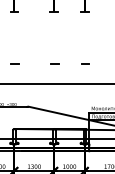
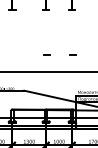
line: (14, 64) -> (12, 54), removed

